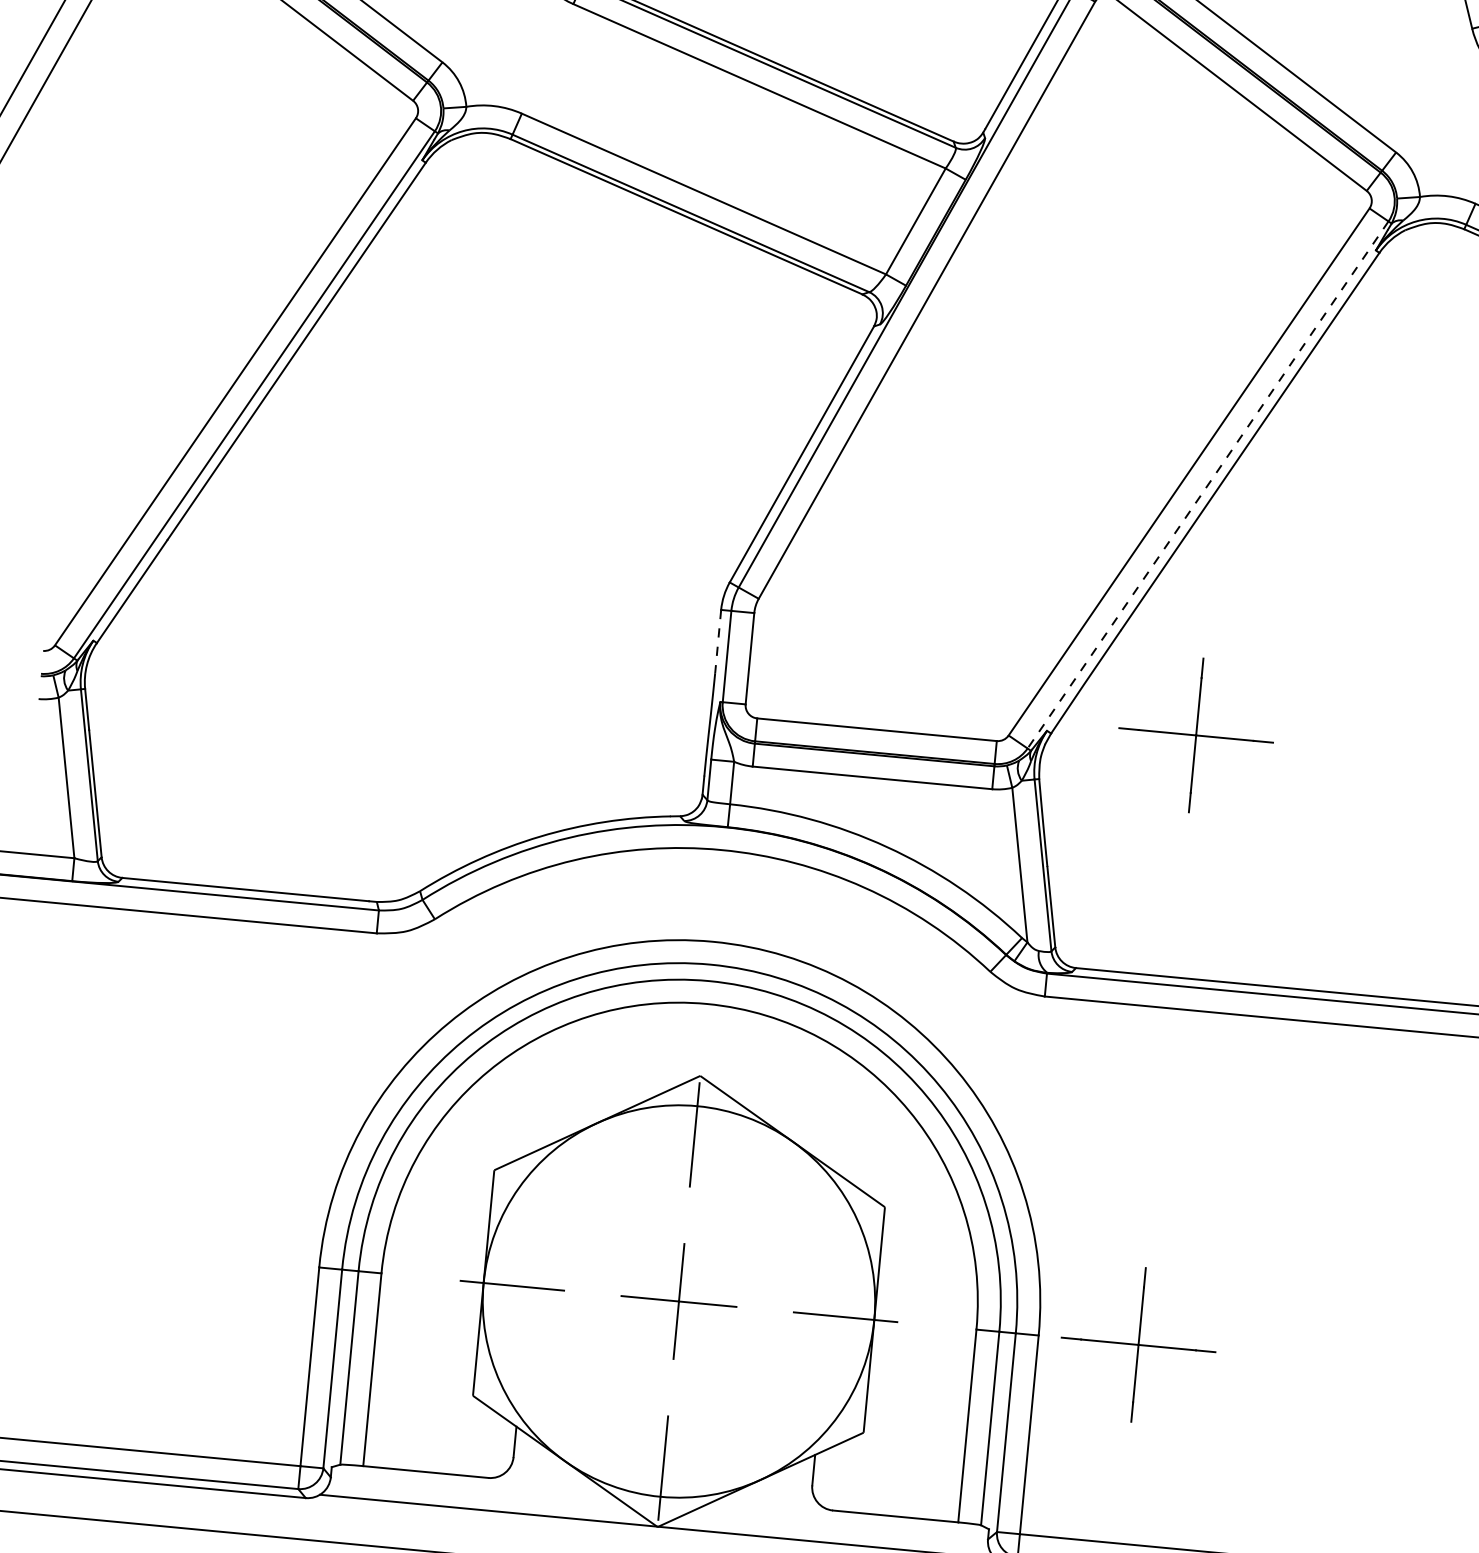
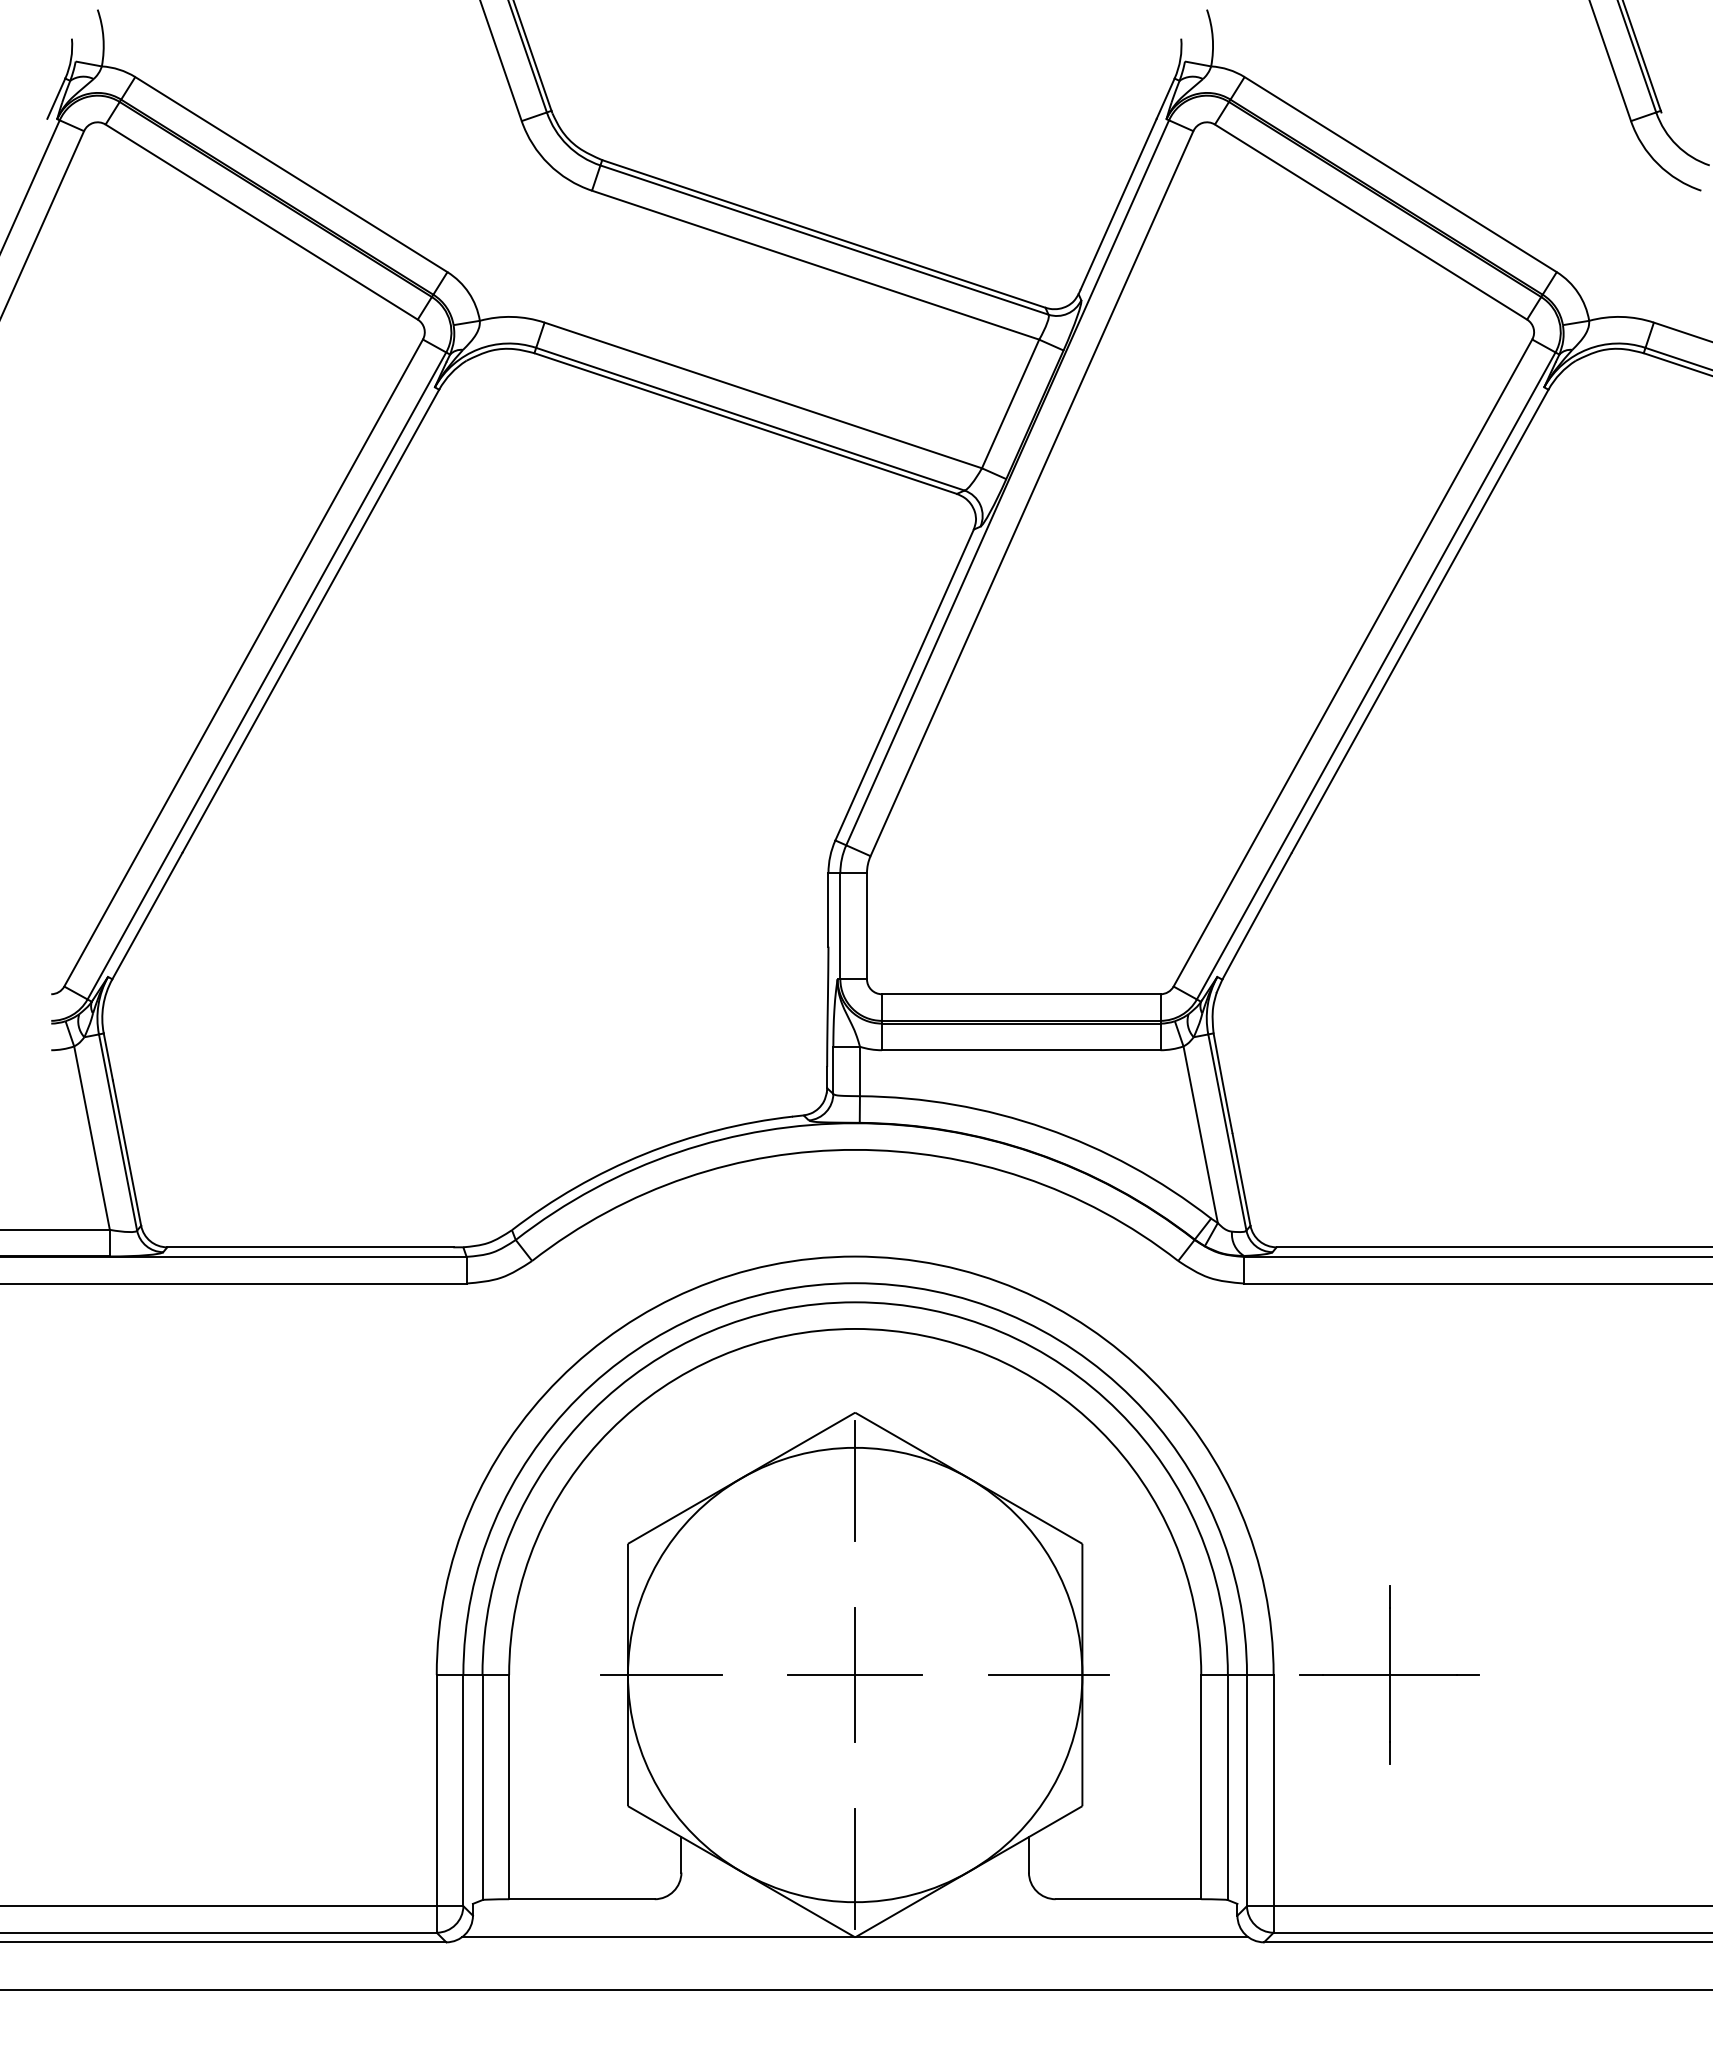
line: (1208, 484) -> (1376, 675), dashed -> solid
line: (718, 641) -> (828, 909), dashed -> solid
part: (1195, 734) -> (1389, 965), removed

